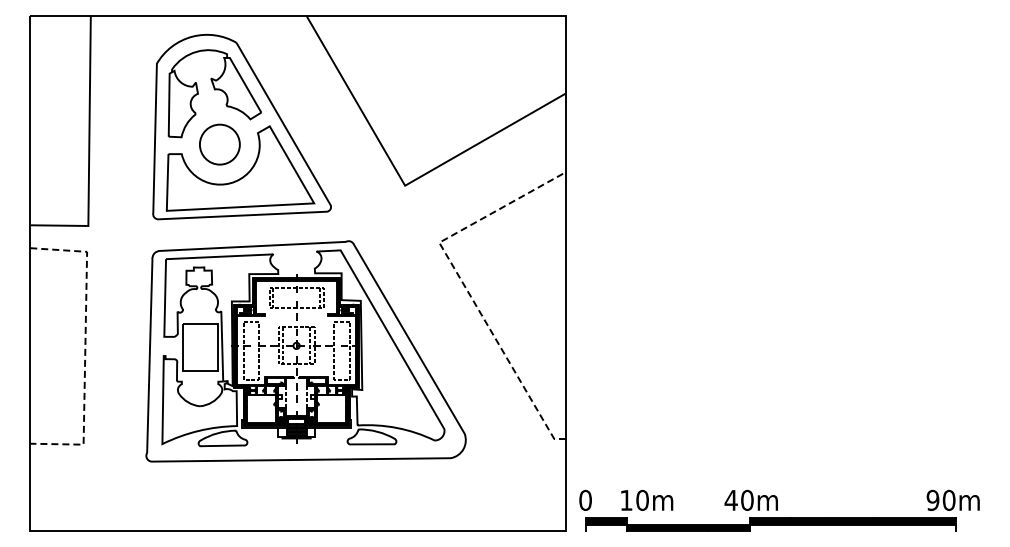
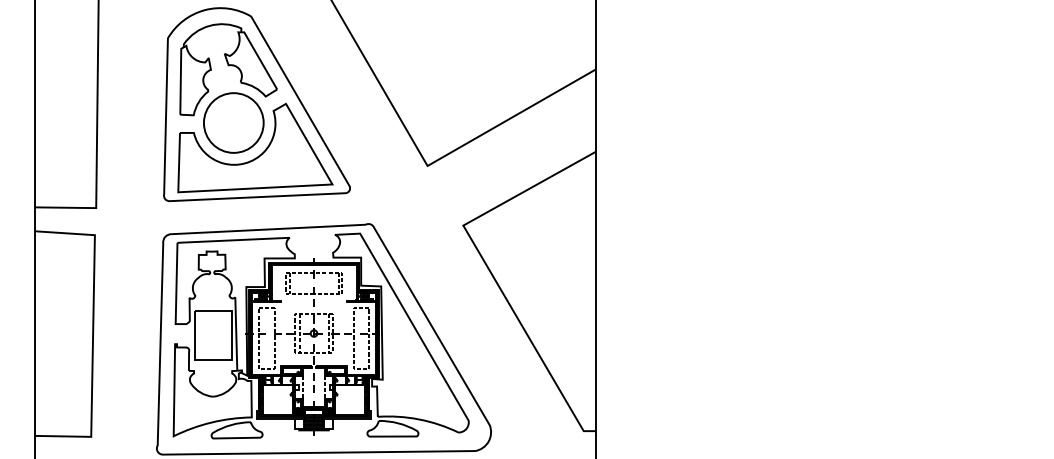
circle: (219, 144) -> (233, 122), size x1.43
line: (463, 283) -> (488, 268), dashed -> solid
line: (85, 346) -> (93, 334), dashed -> solid

